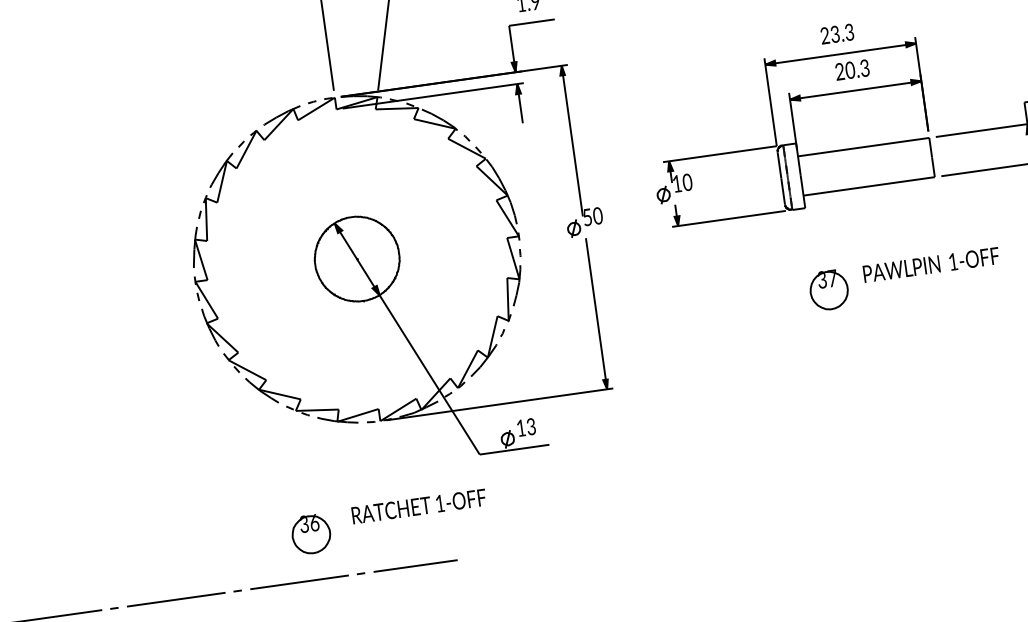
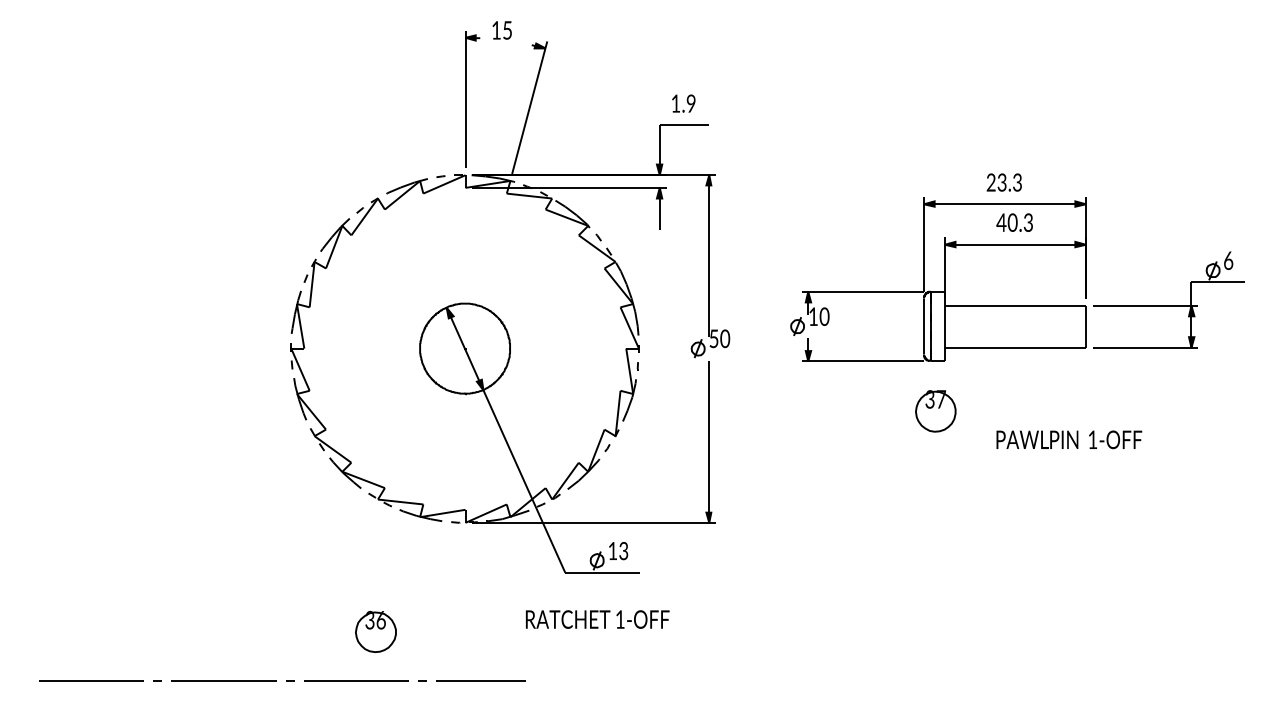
text: (839, 71) -> (1001, 222), 20.3 -> 40.3
part: (828, 290) -> (935, 411), moved
text: (418, 506) -> (597, 619), moved

